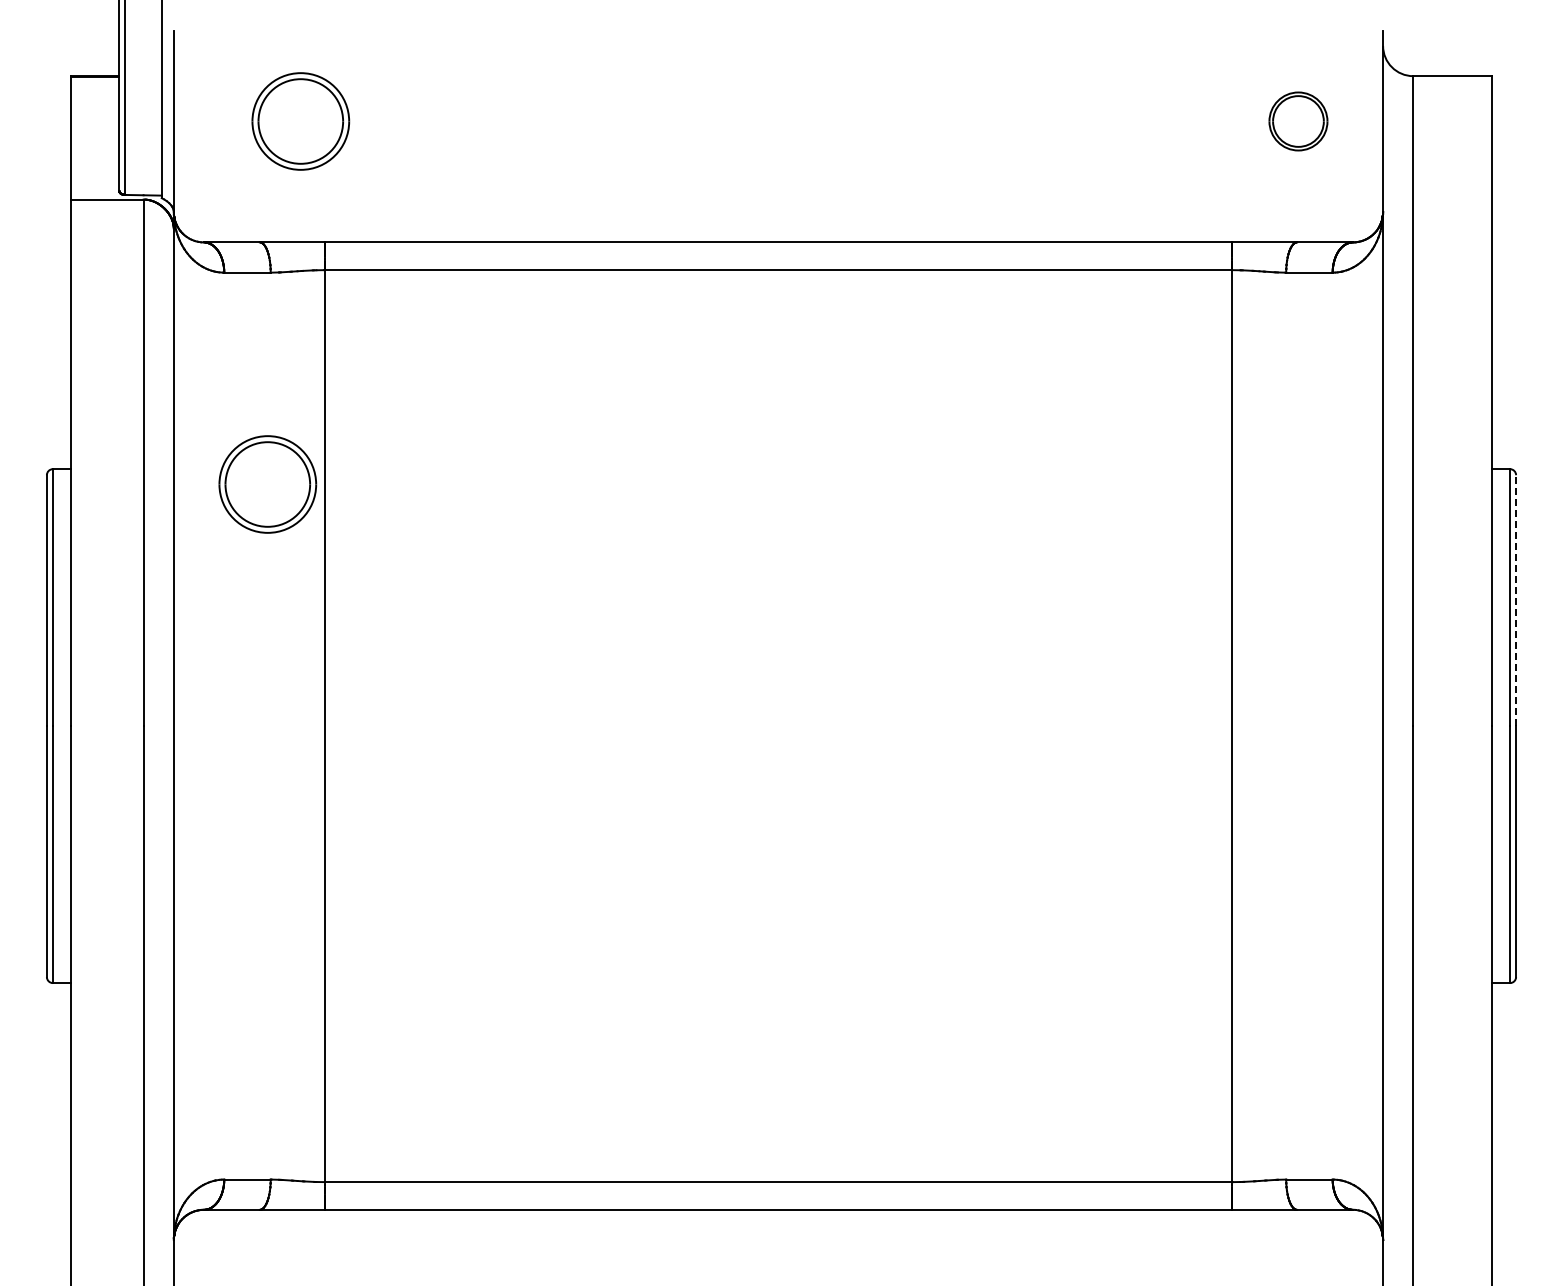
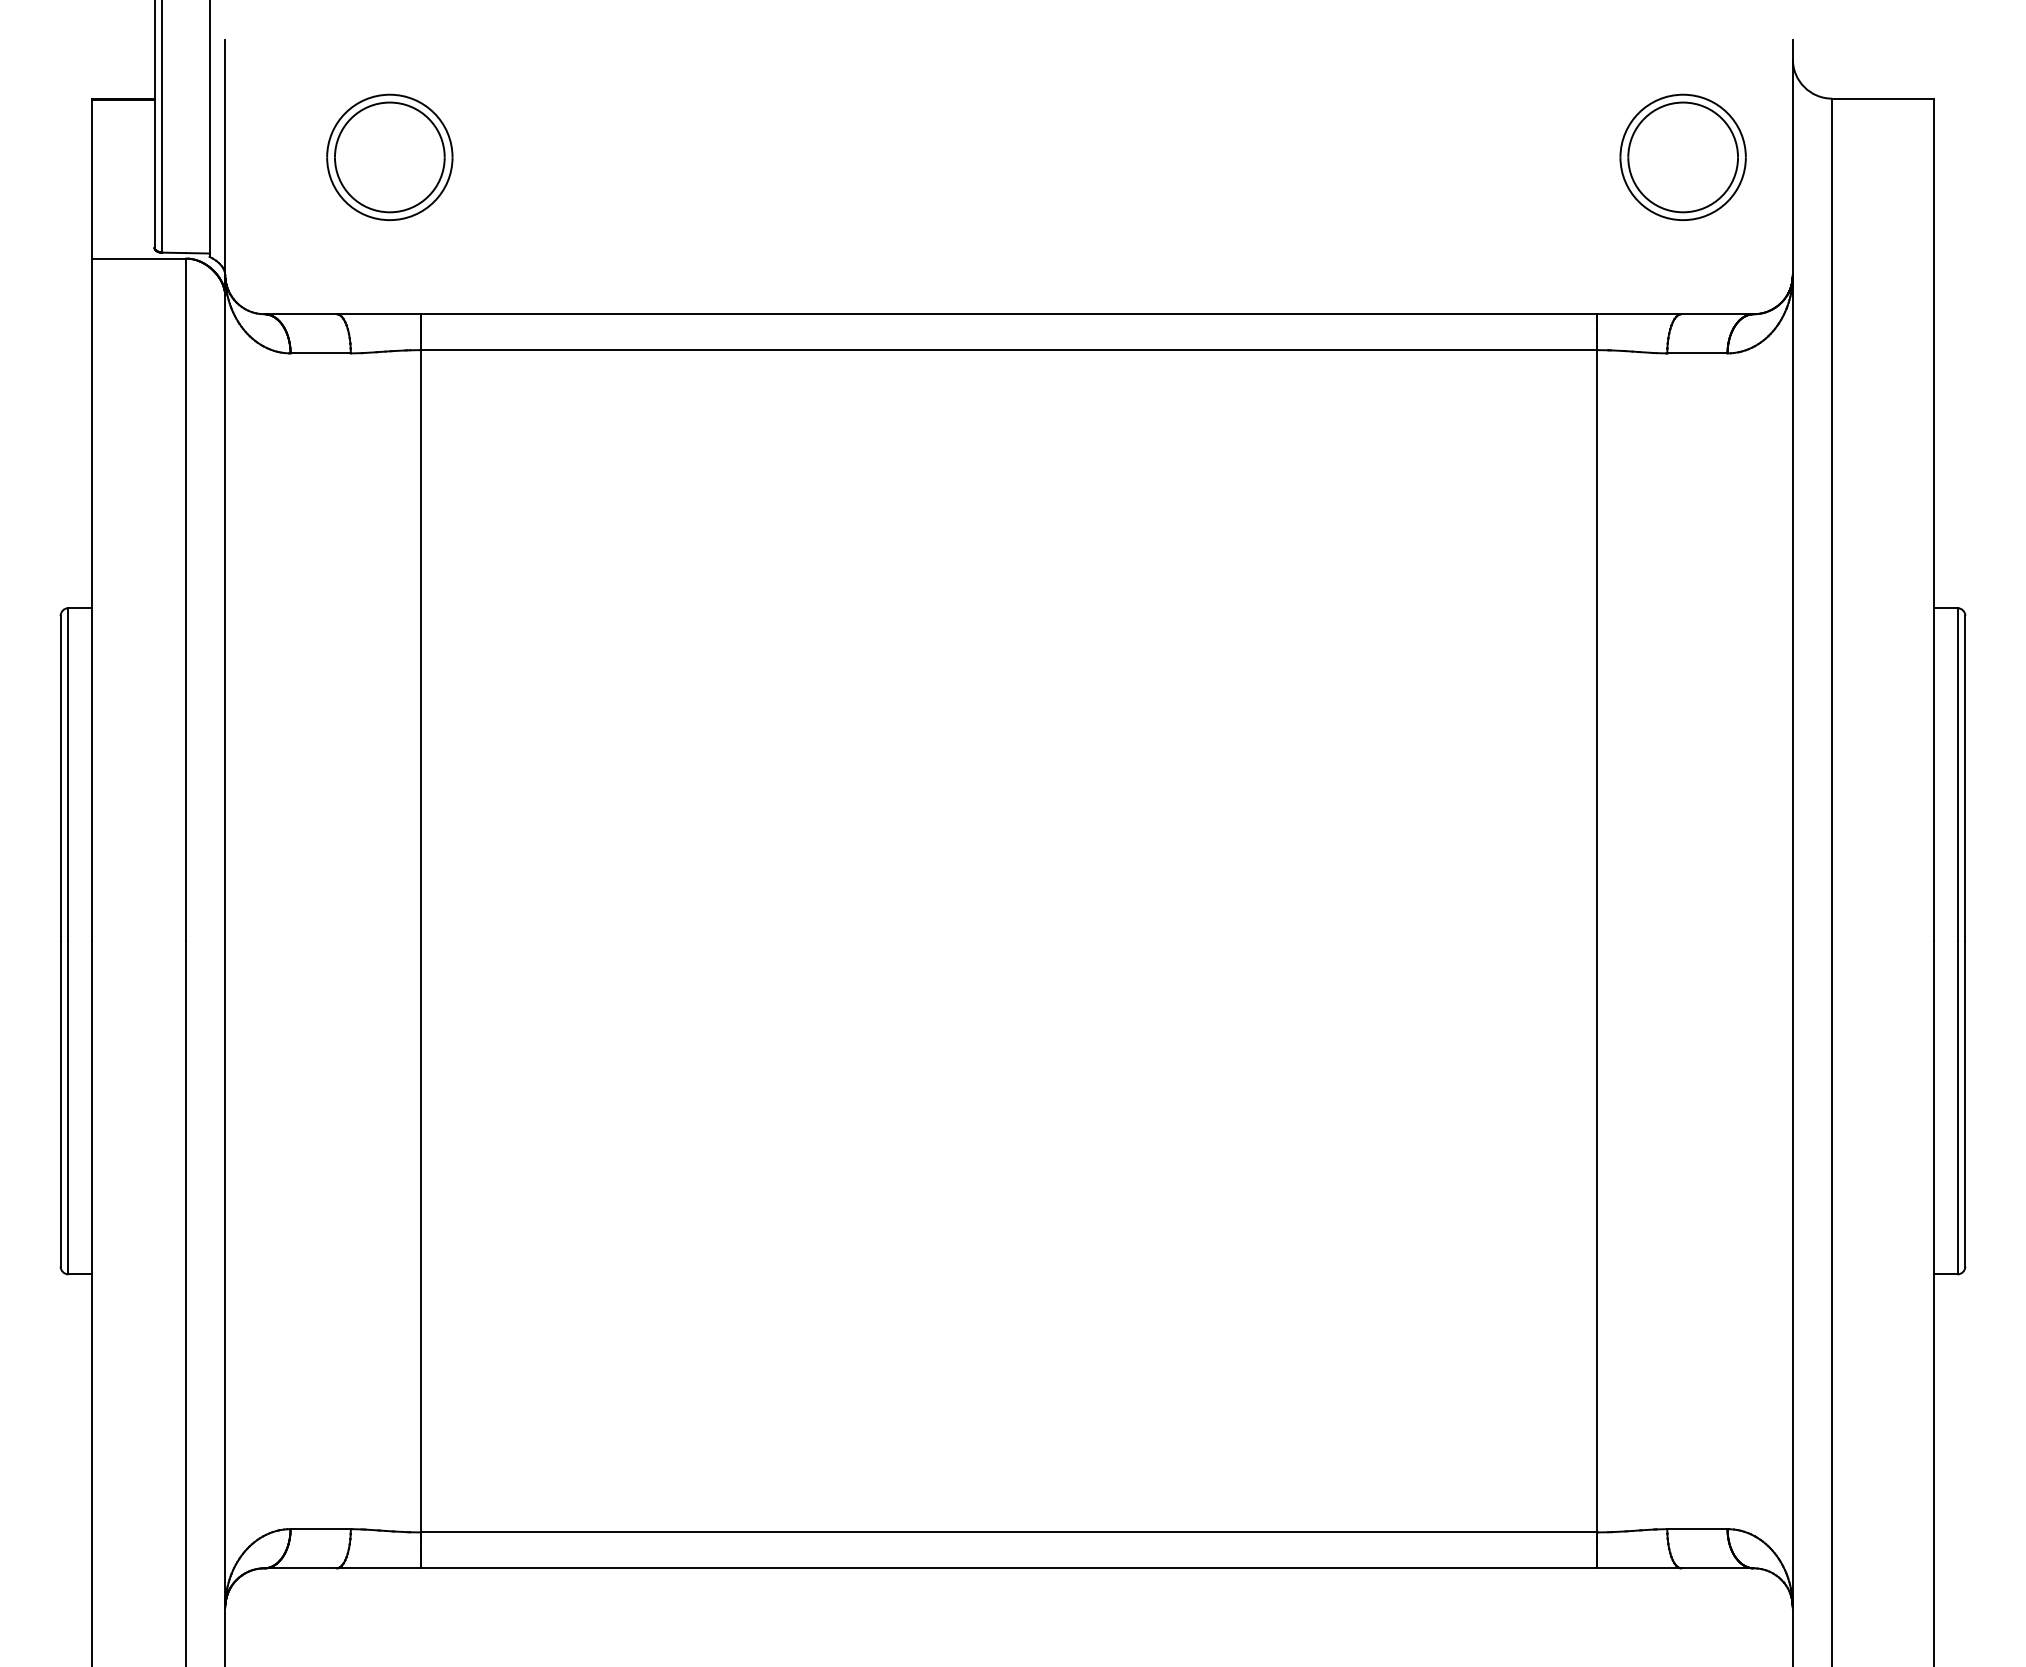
part: (1298, 121) -> (1683, 157), size x1.67
part: (267, 484) -> (346, 628), removed
line: (1516, 600) -> (1965, 778), dashed -> solid

